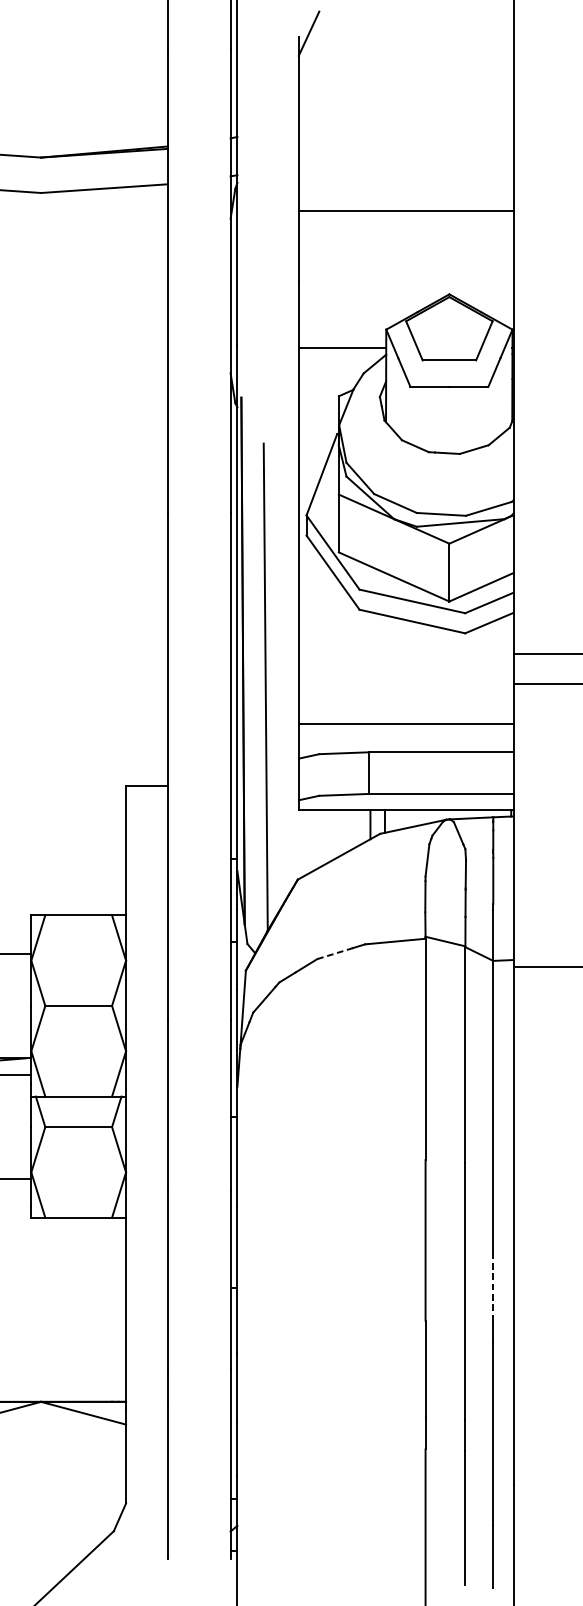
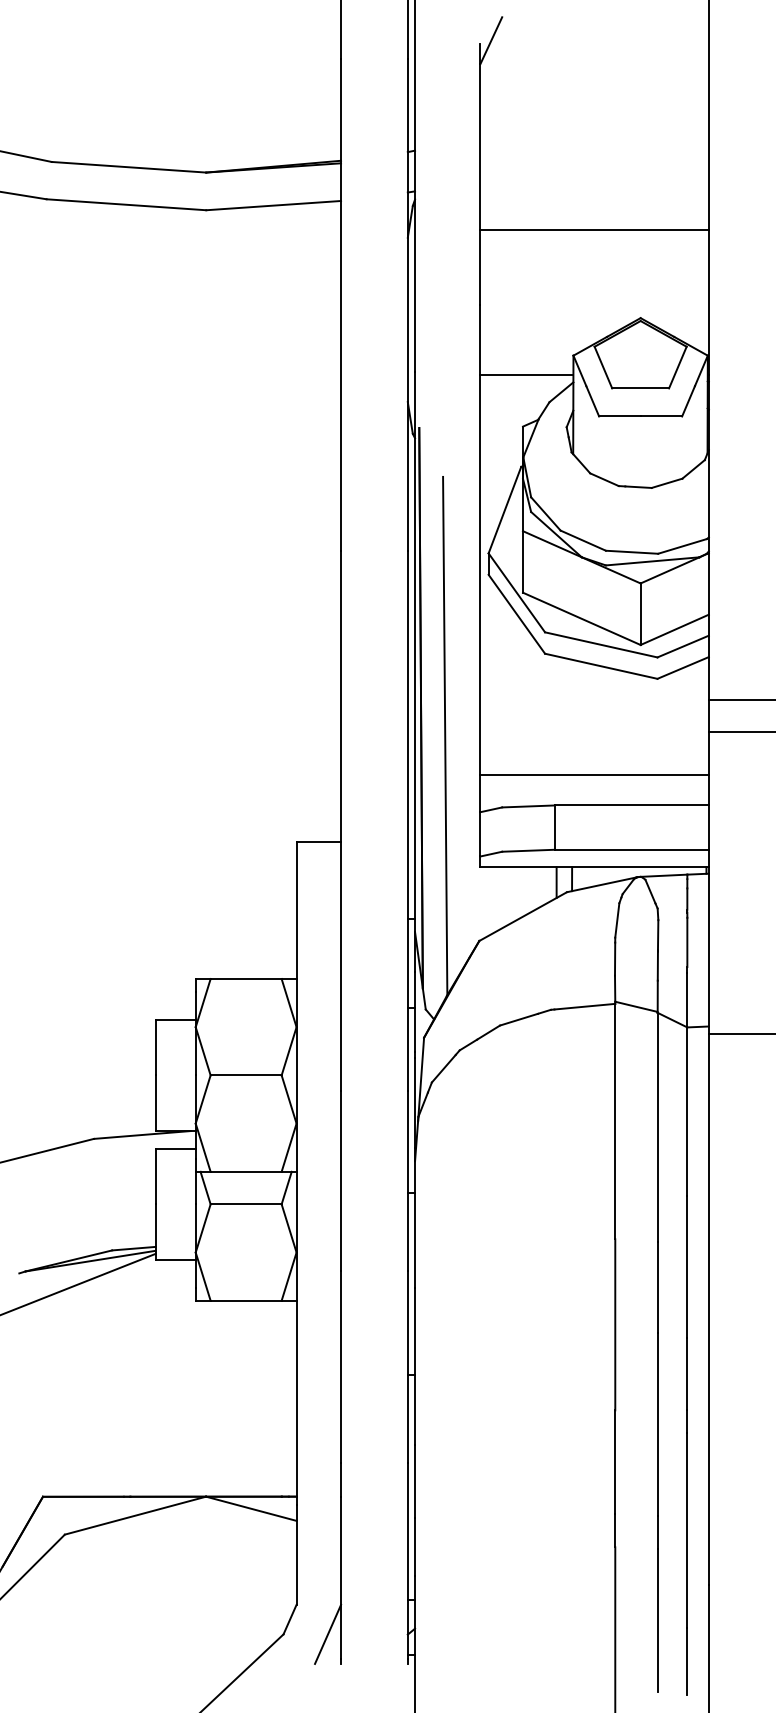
line: (335, 953) -> (519, 1019), dashed -> solid
line: (493, 1287) -> (687, 1374), dashed -> solid
line: (156, 1530) -> (328, 1633), added

